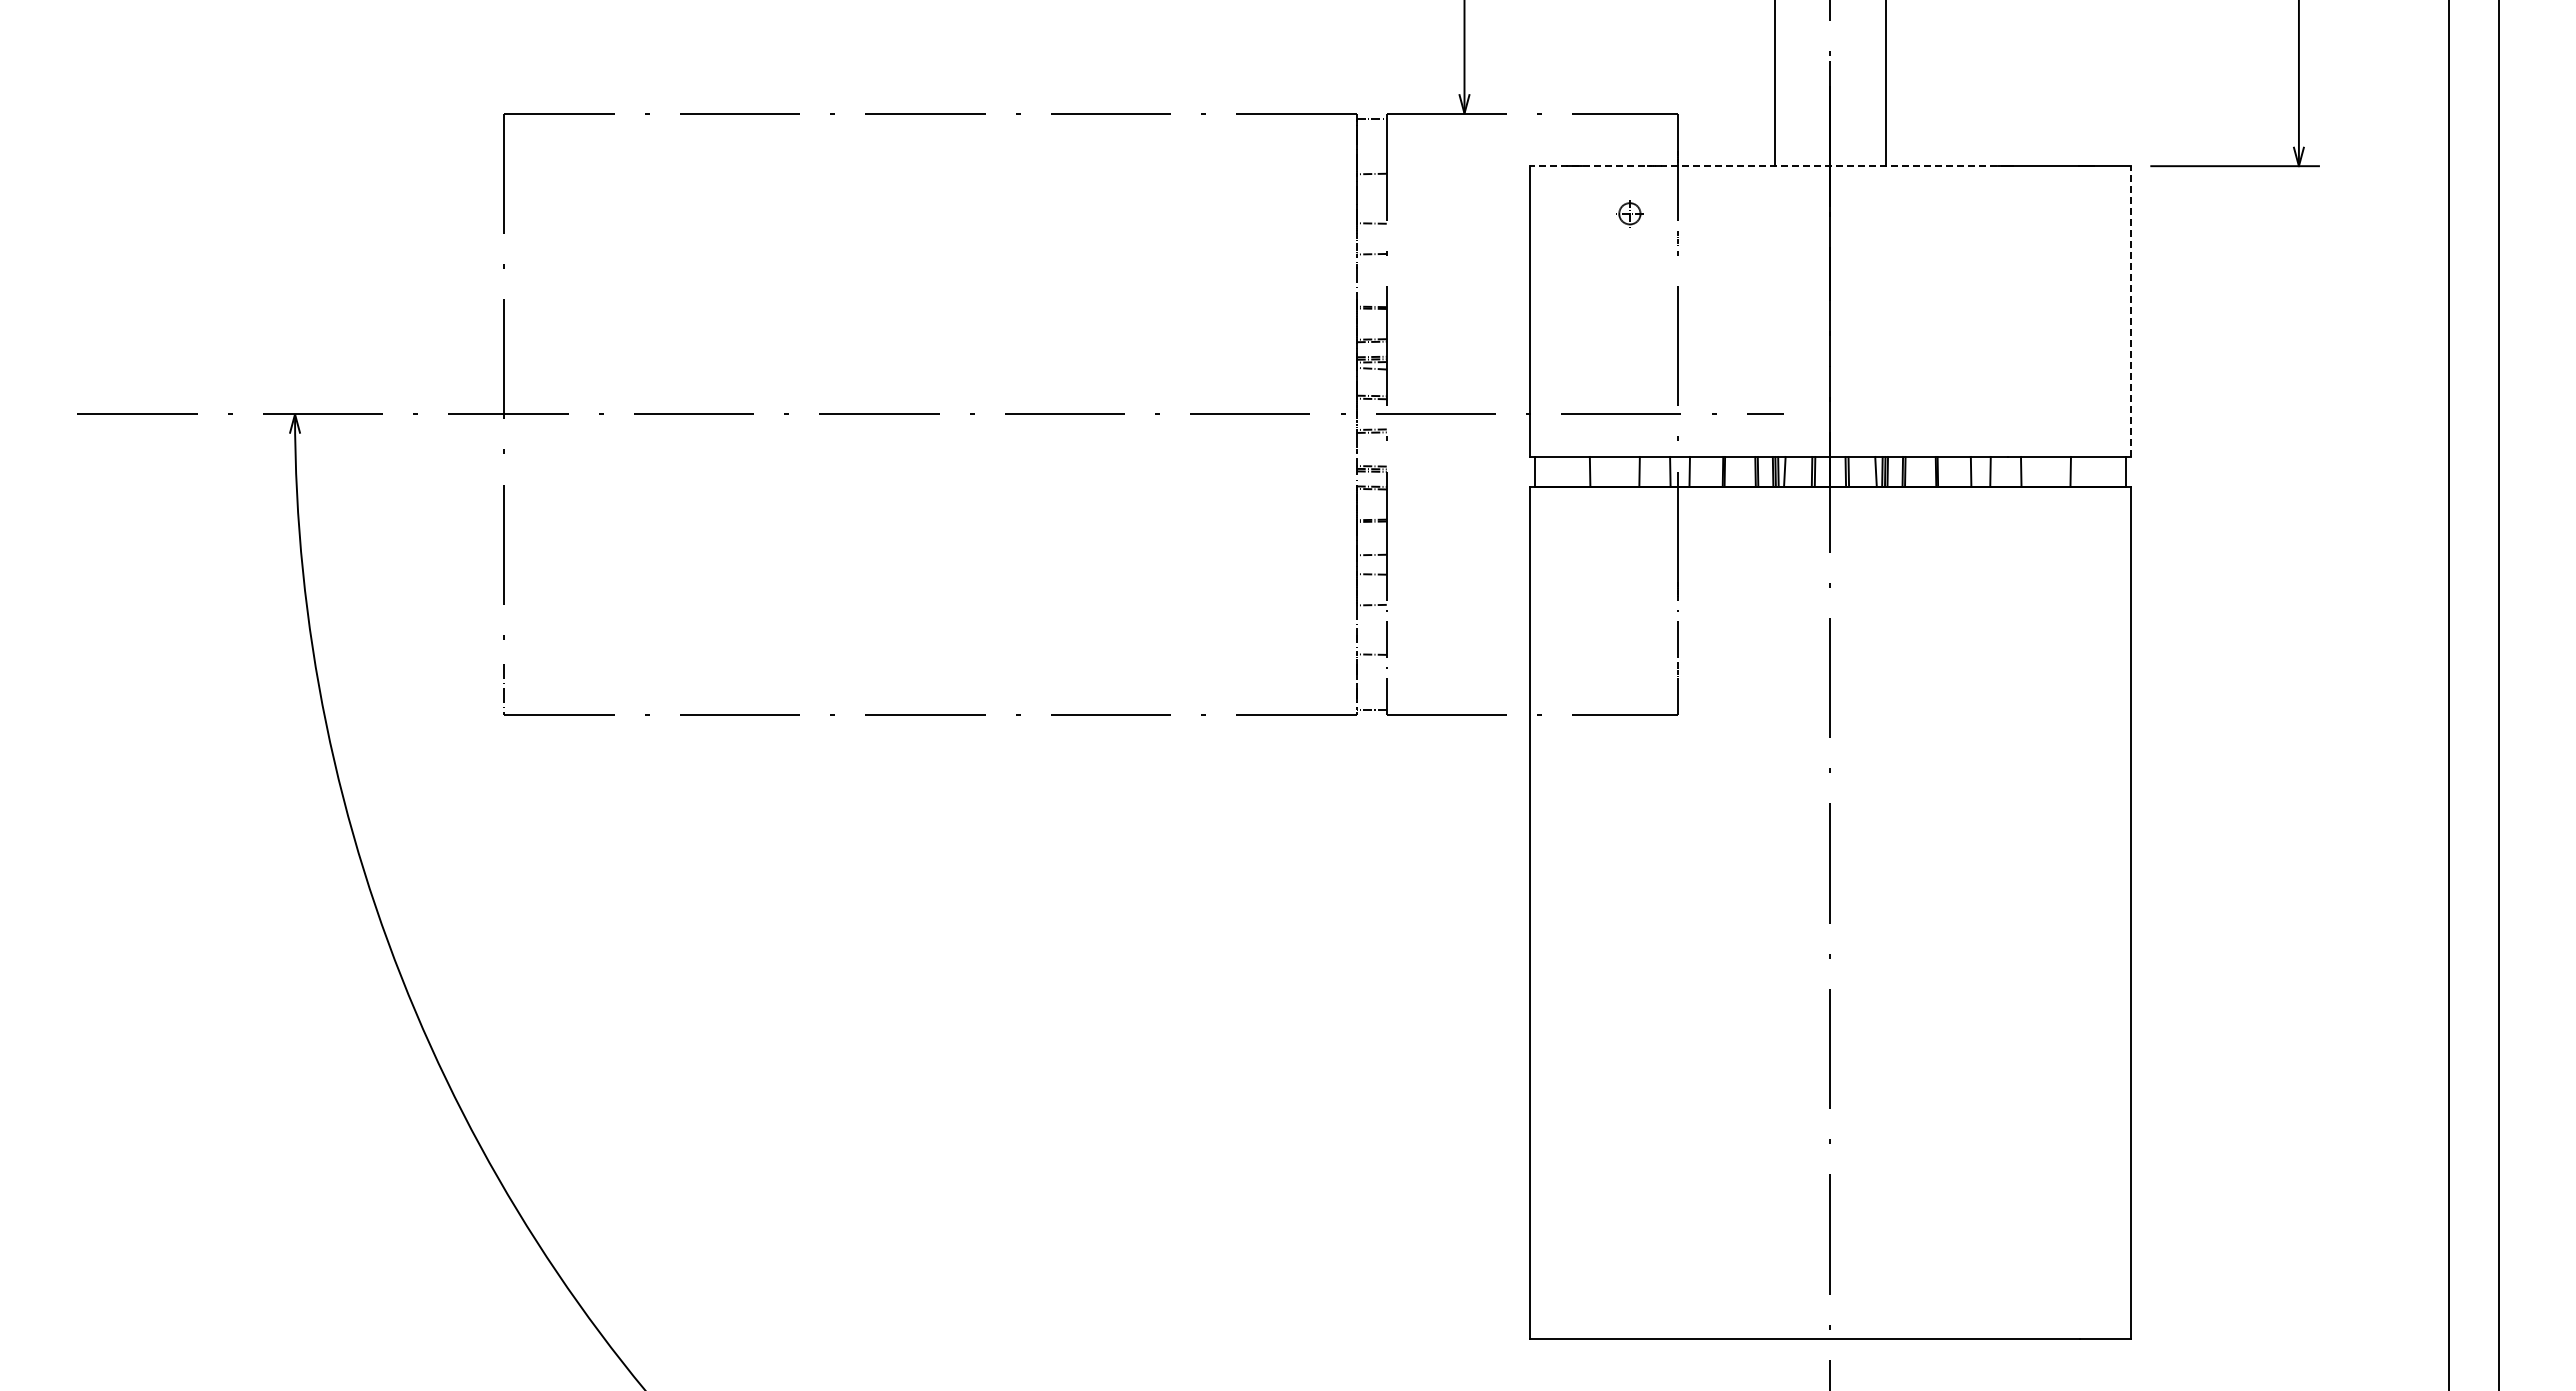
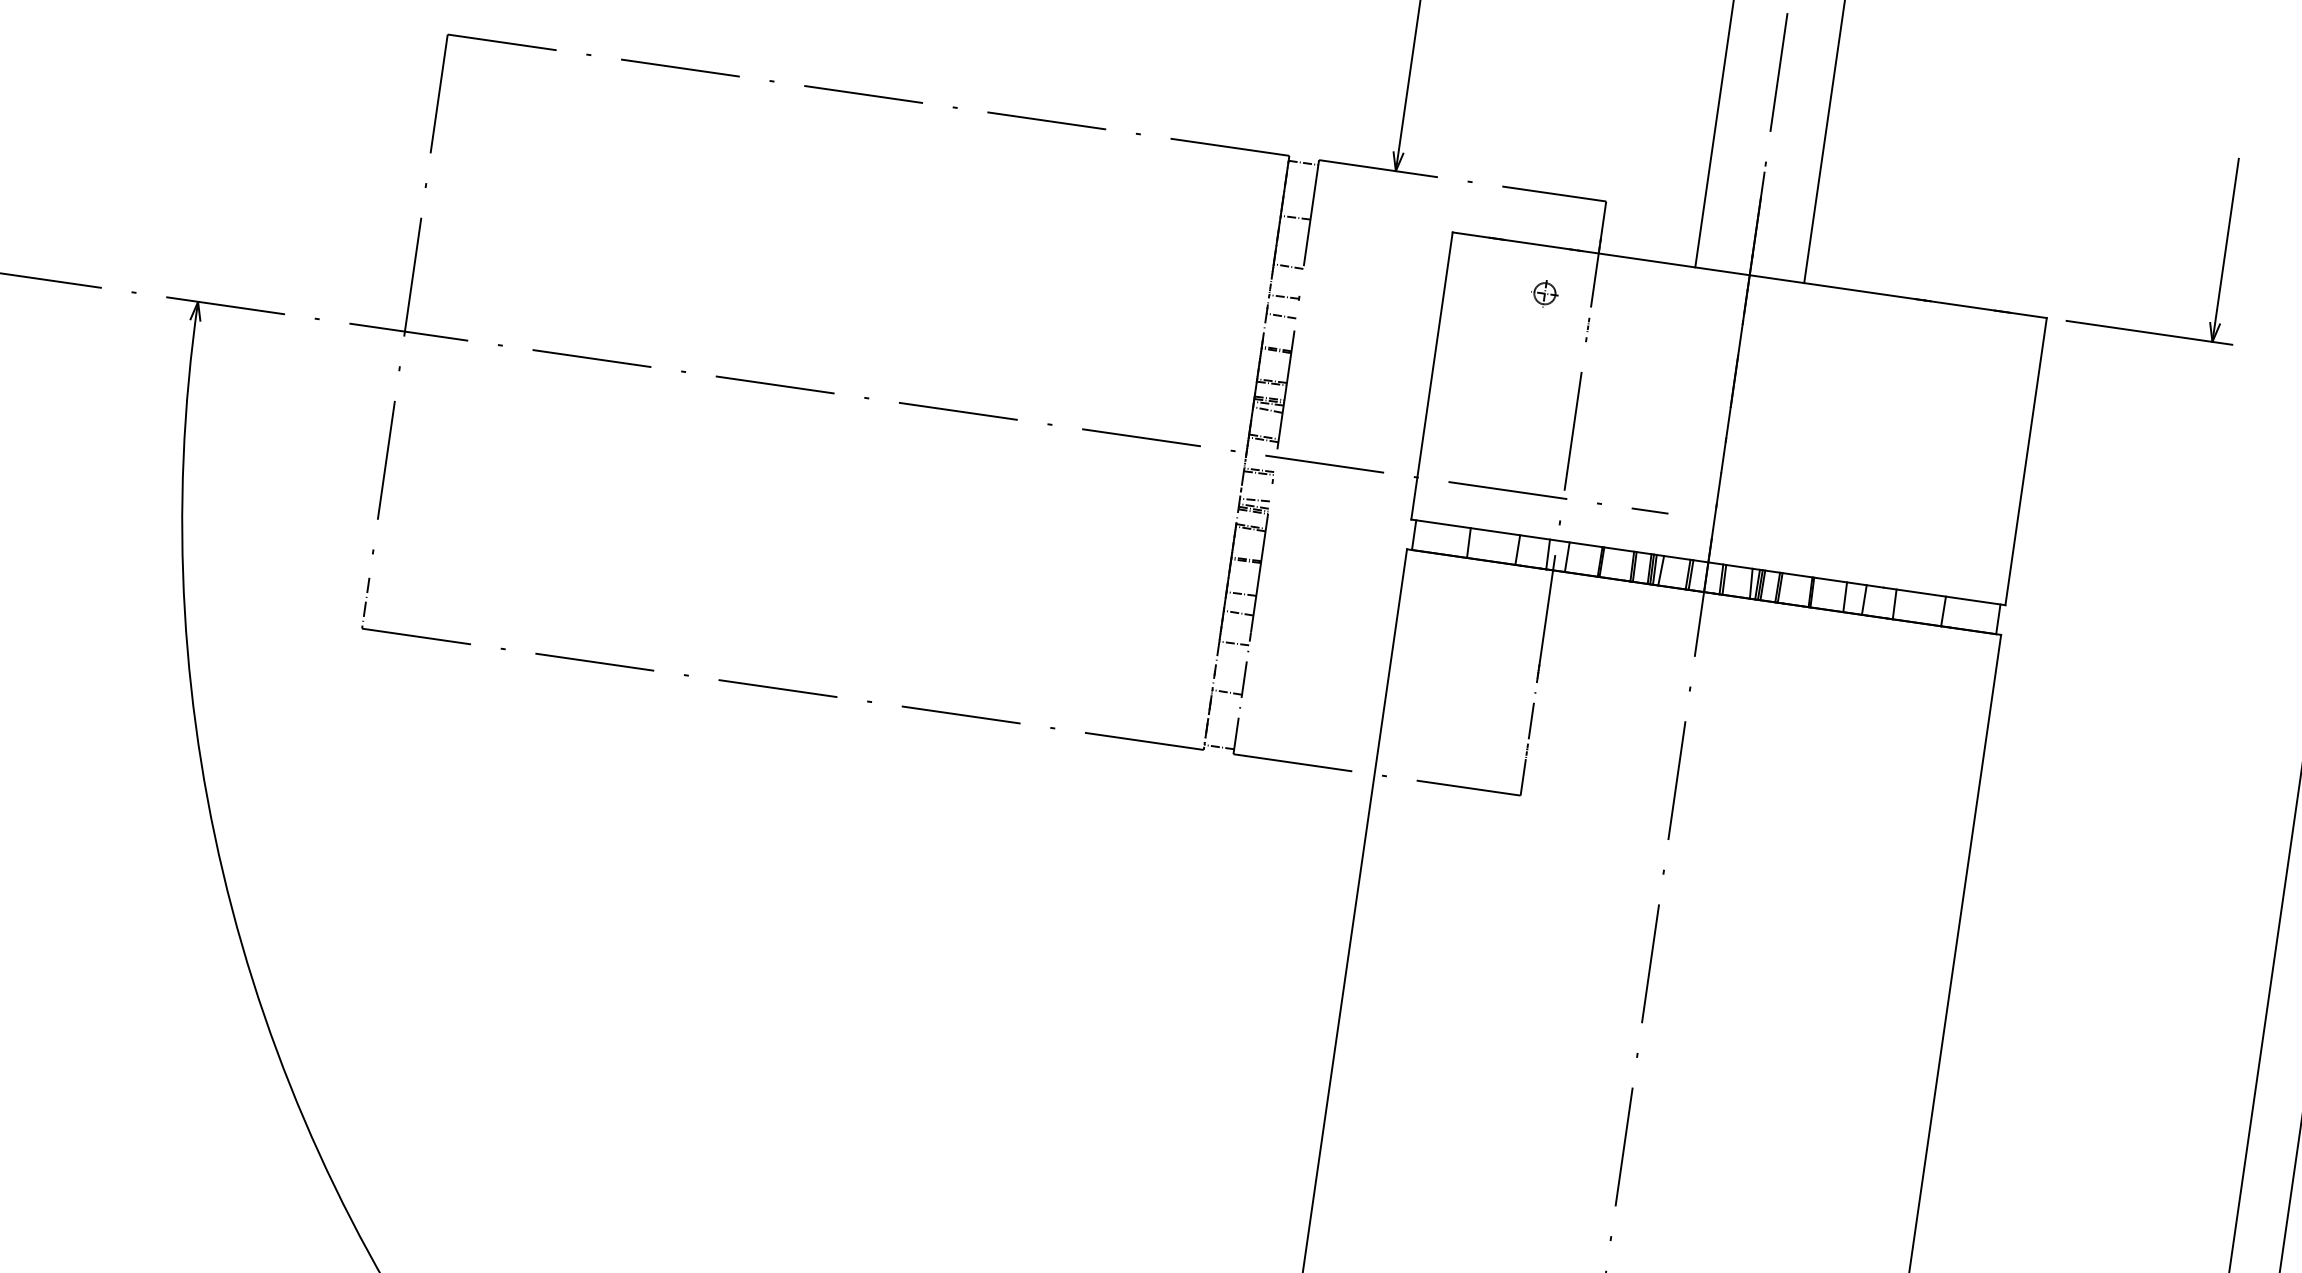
line: (1768, 166) -> (1688, 266), dashed -> solid
line: (1371, 273) -> (1281, 315), added
line: (2131, 311) -> (2026, 461), dashed -> solid
line: (1371, 459) -> (1254, 499), added

